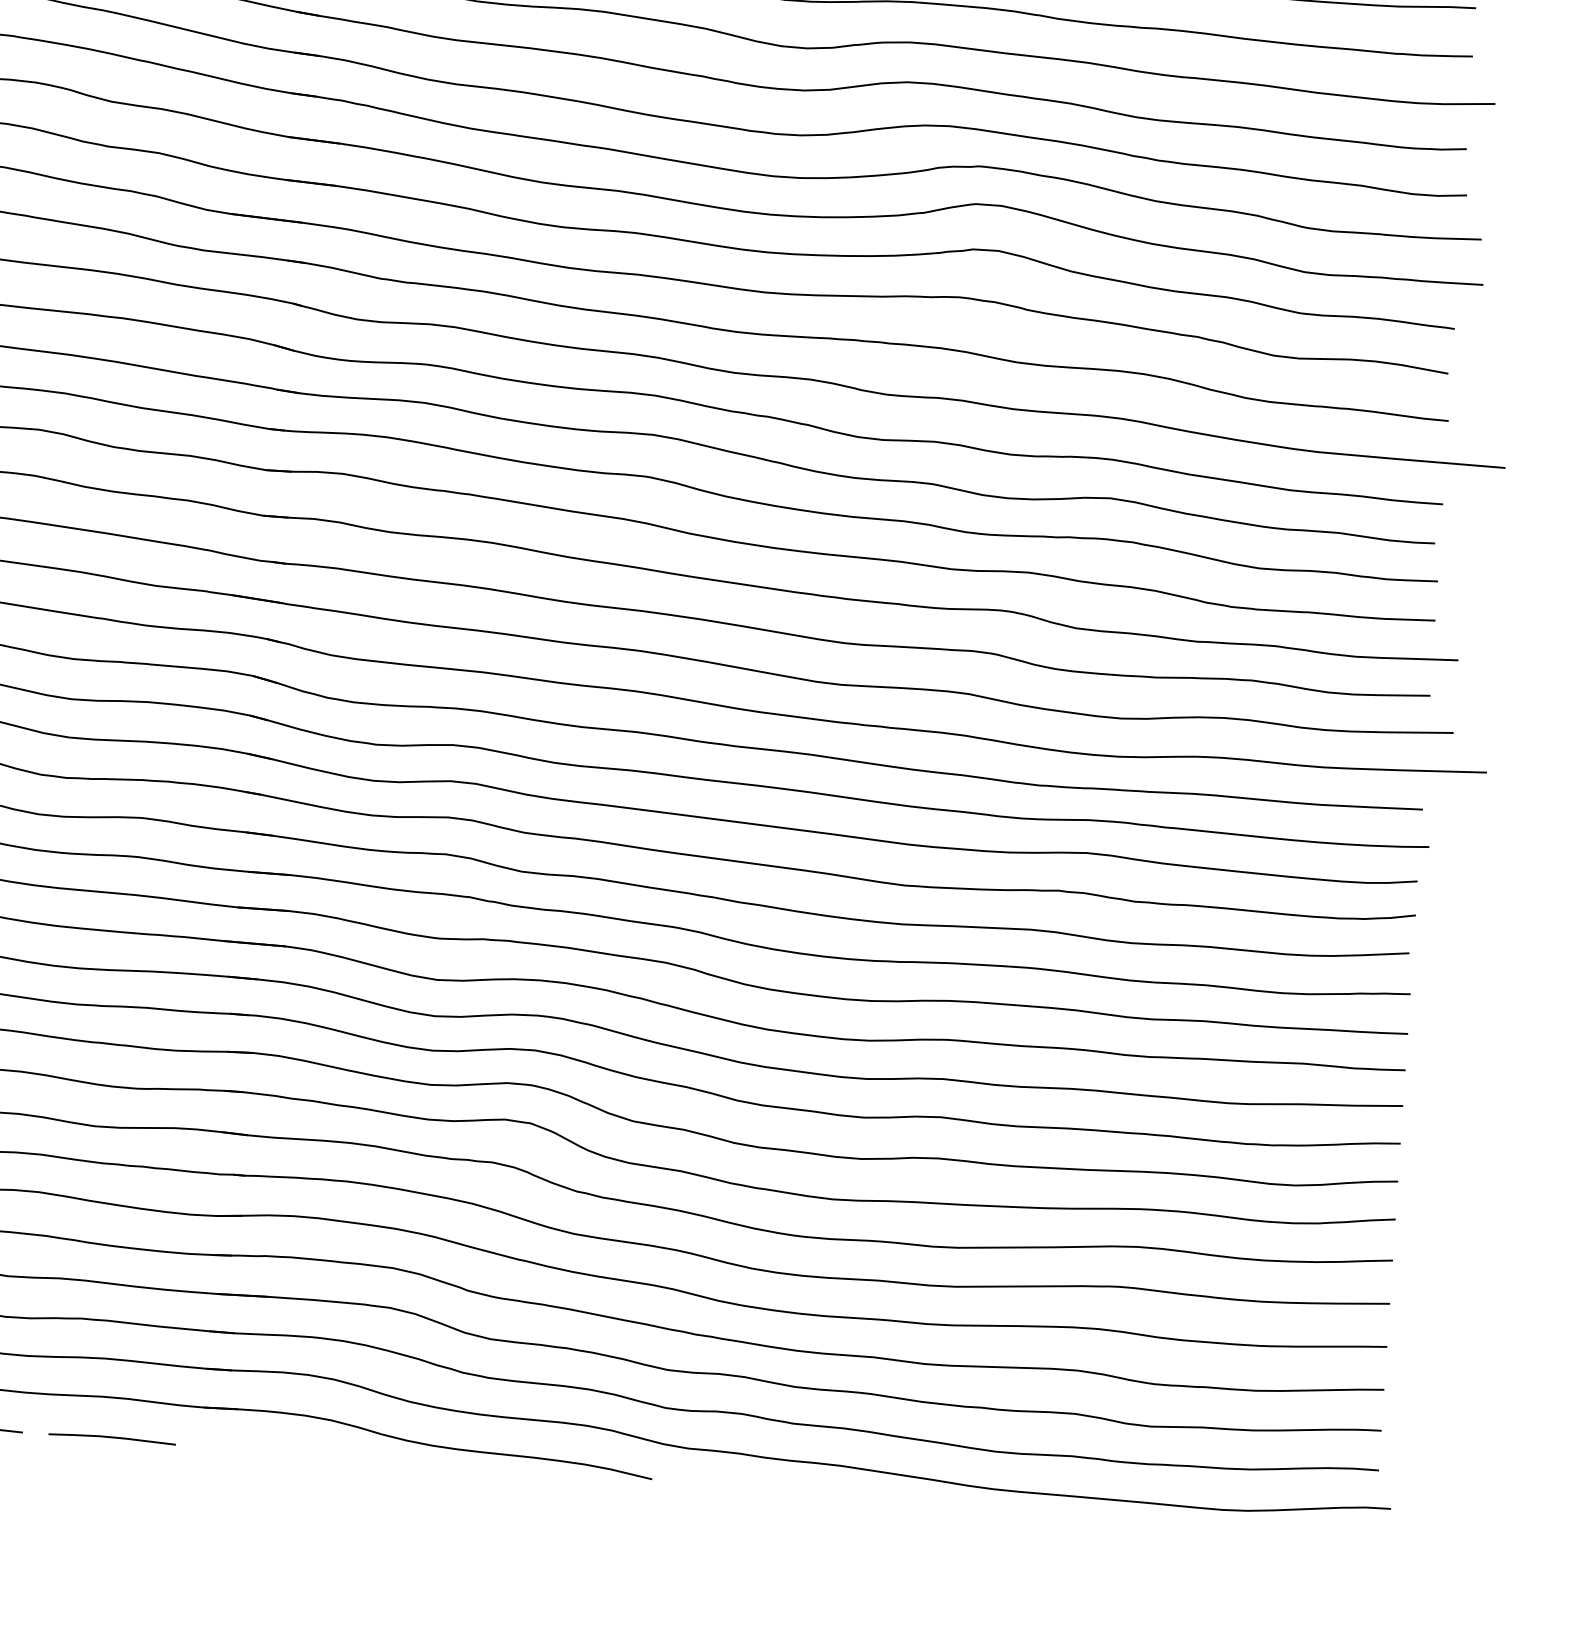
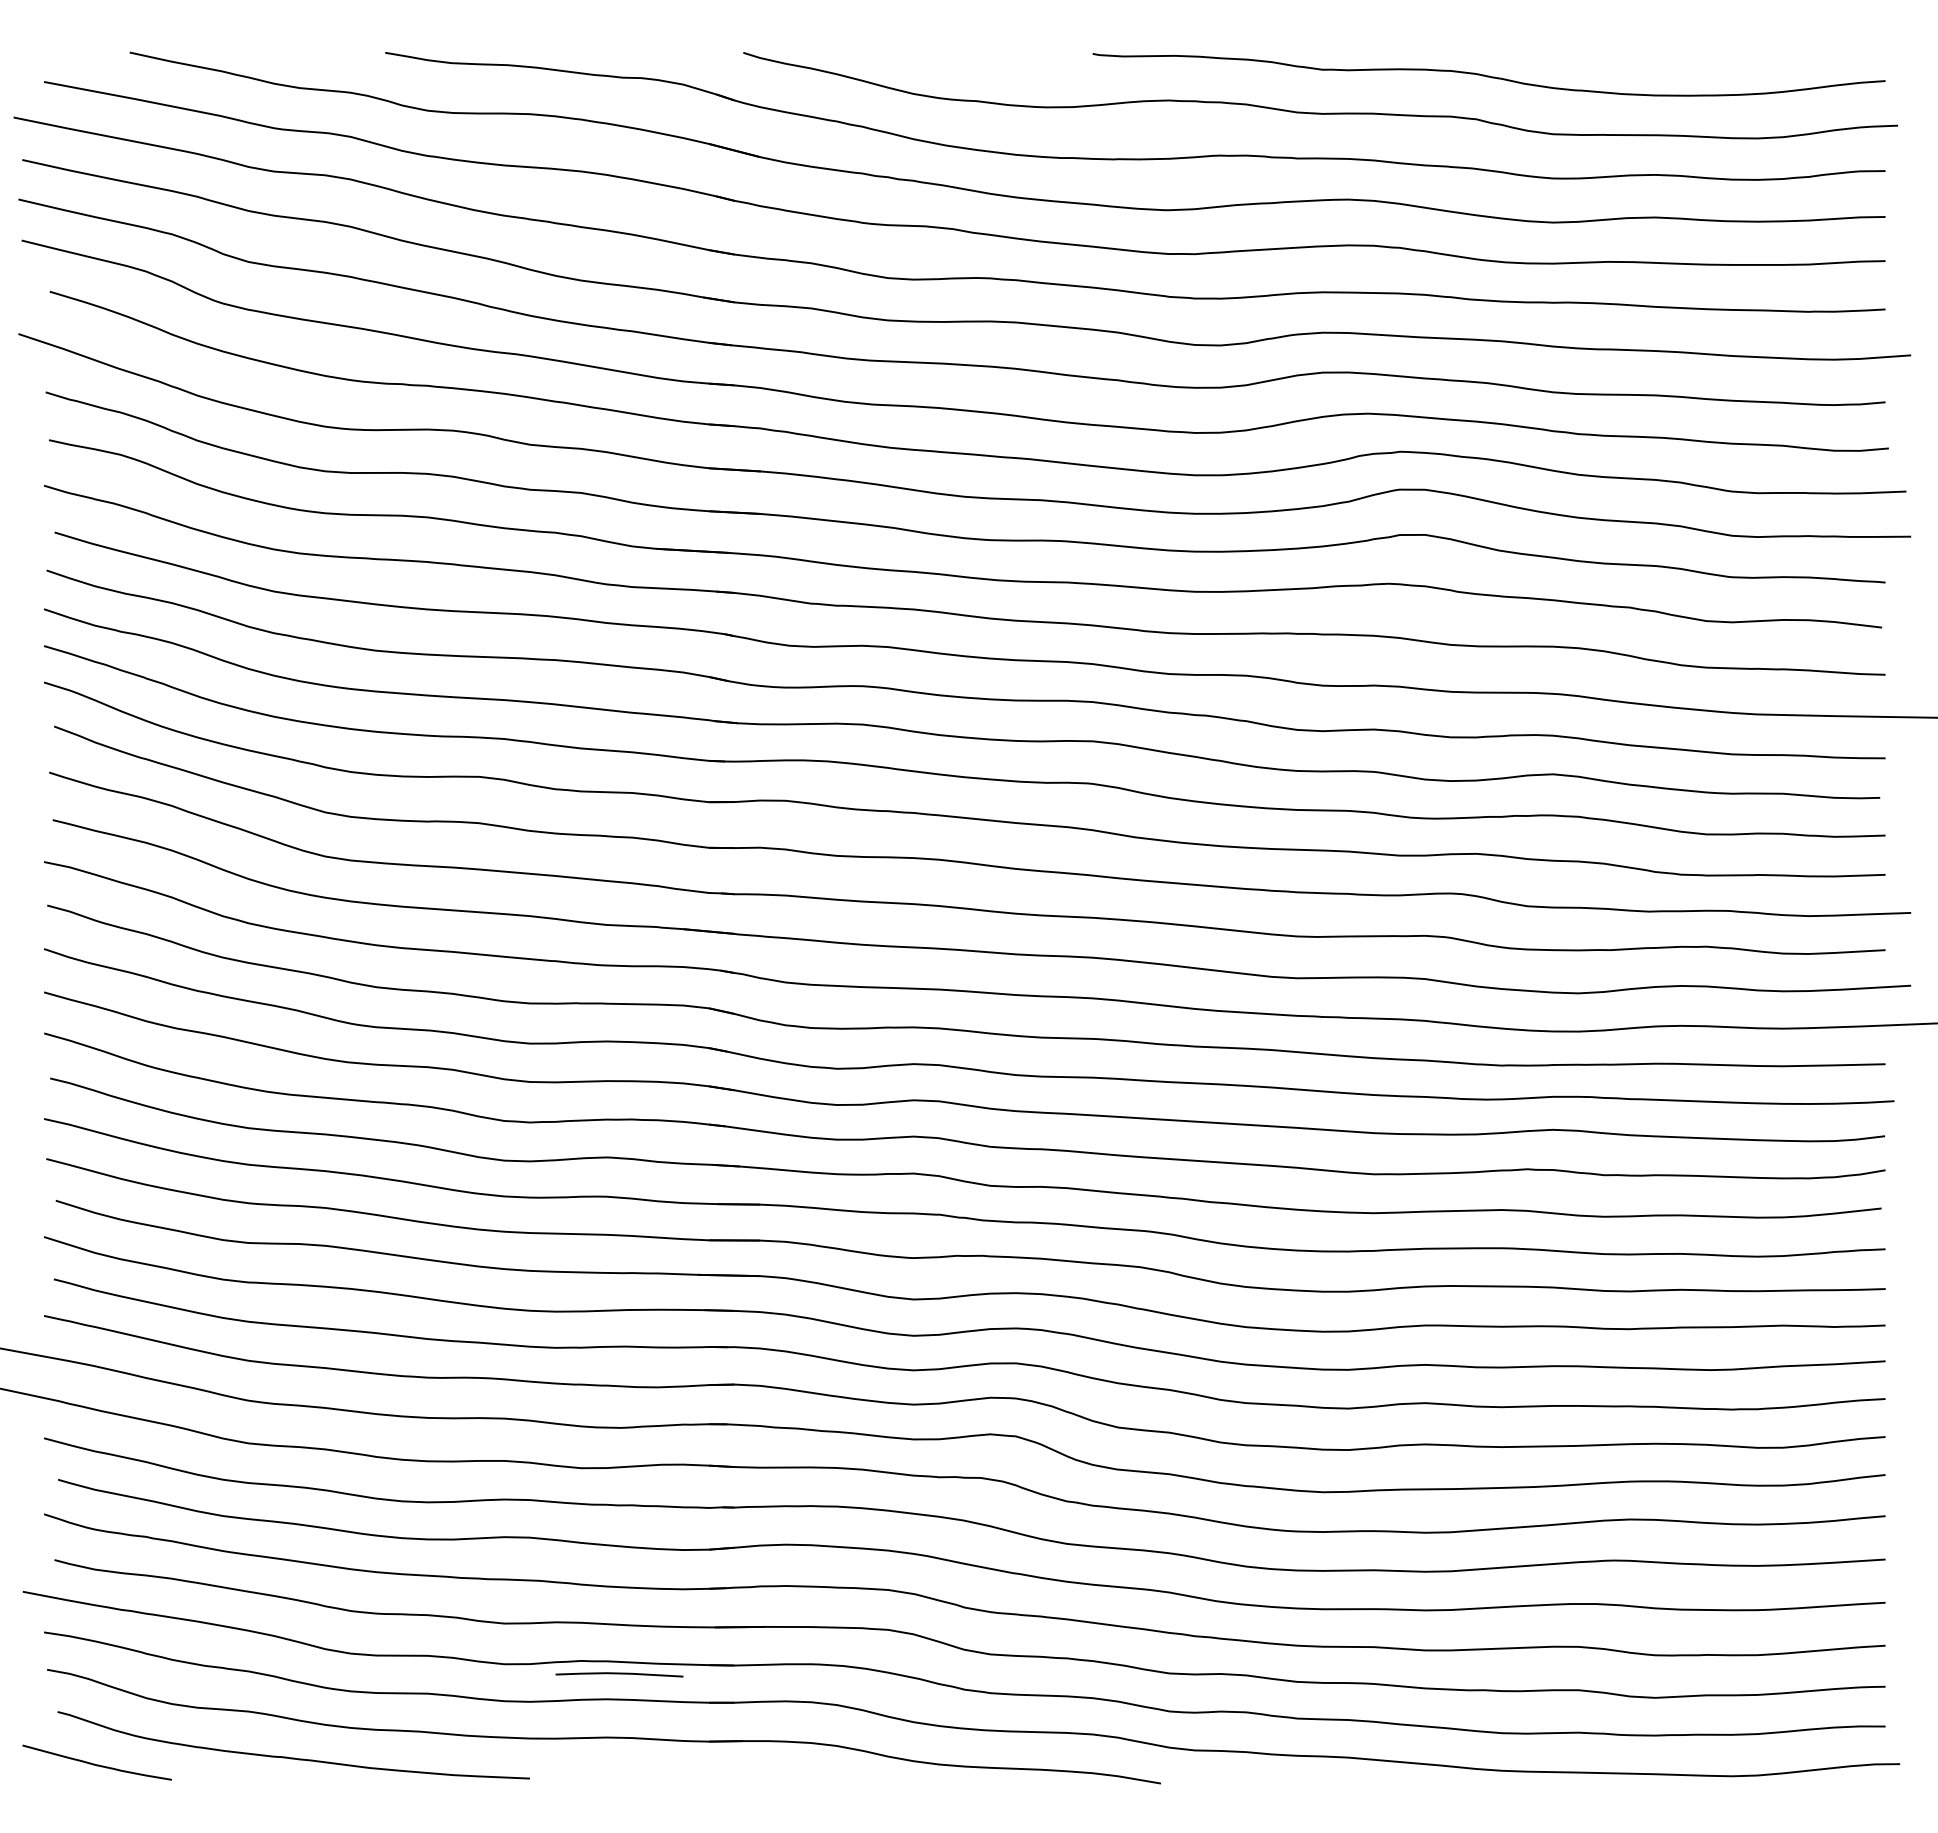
line: (112, 1438) -> (619, 1674), moved

